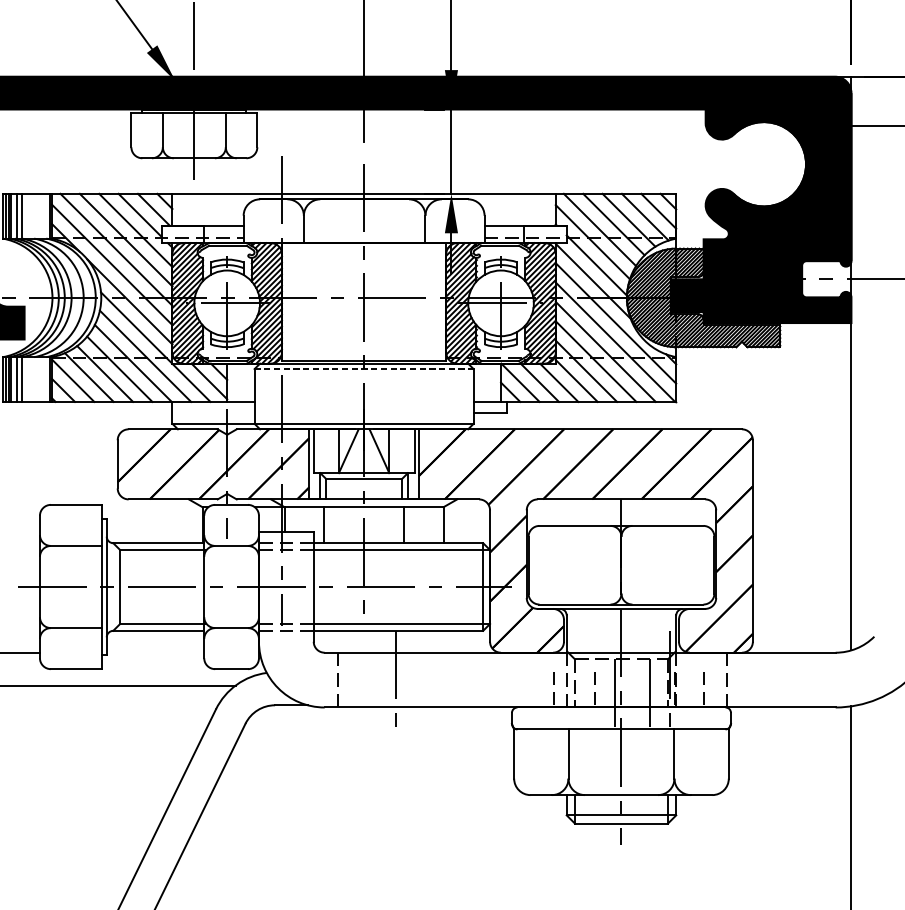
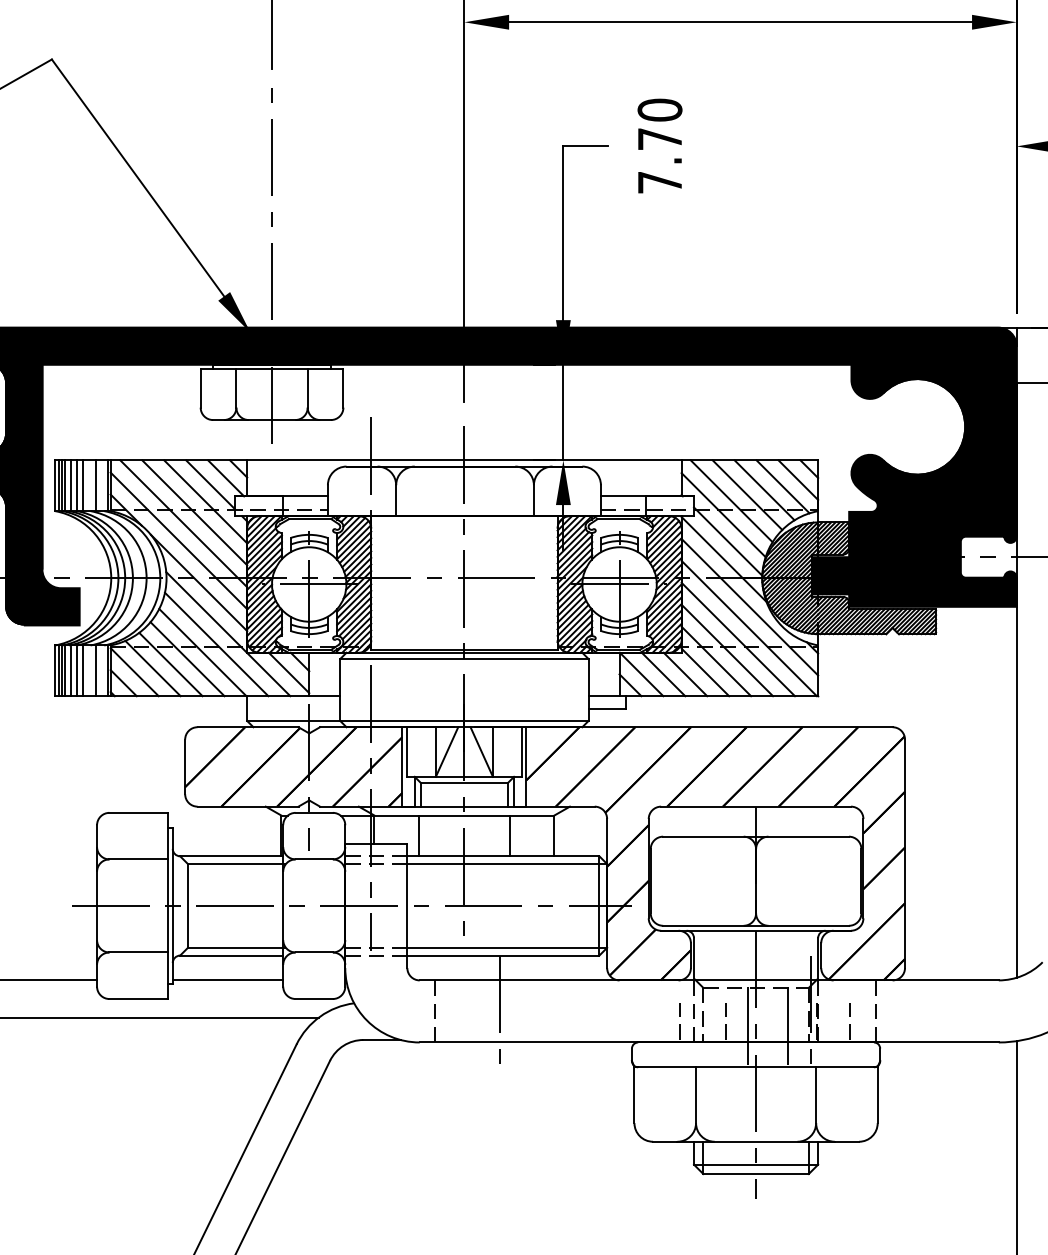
line: (27, 216) -> (83, 485), added
line: (38, 216) -> (95, 485), added
line: (364, 368) -> (464, 658), dashed -> solid
line: (27, 379) -> (83, 670), added
line: (38, 379) -> (95, 670), added
line: (155, 652) -> (227, 980), added

